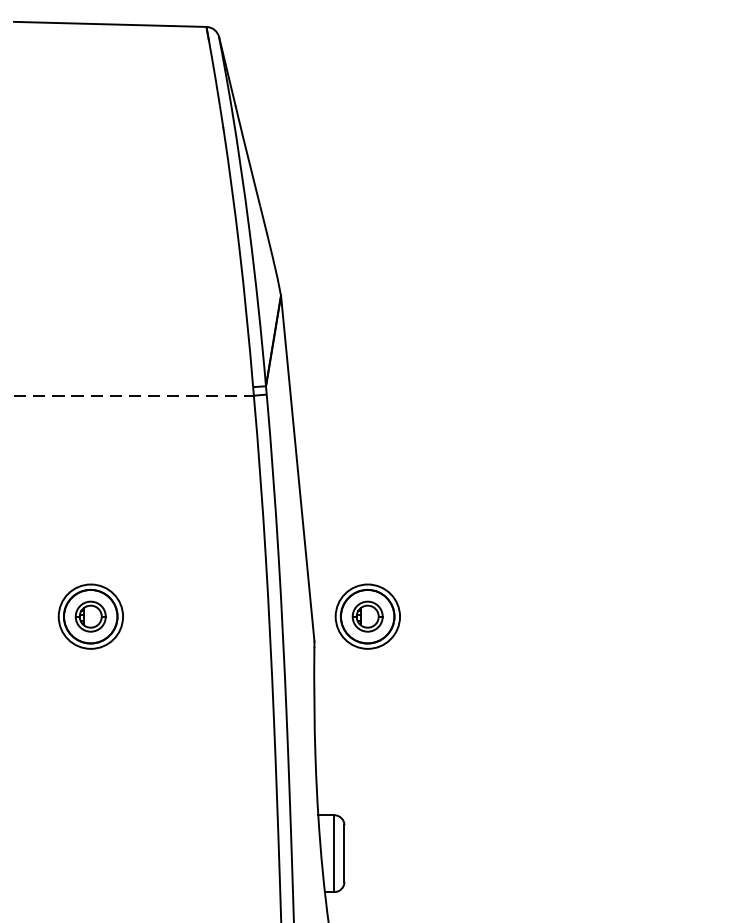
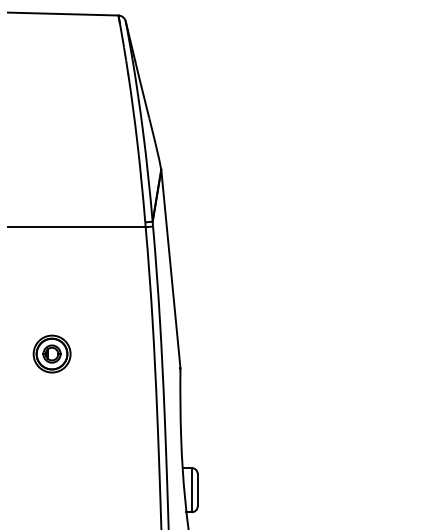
line: (133, 396) -> (76, 227), dashed -> solid
part: (366, 615) -> (210, 353), removed

